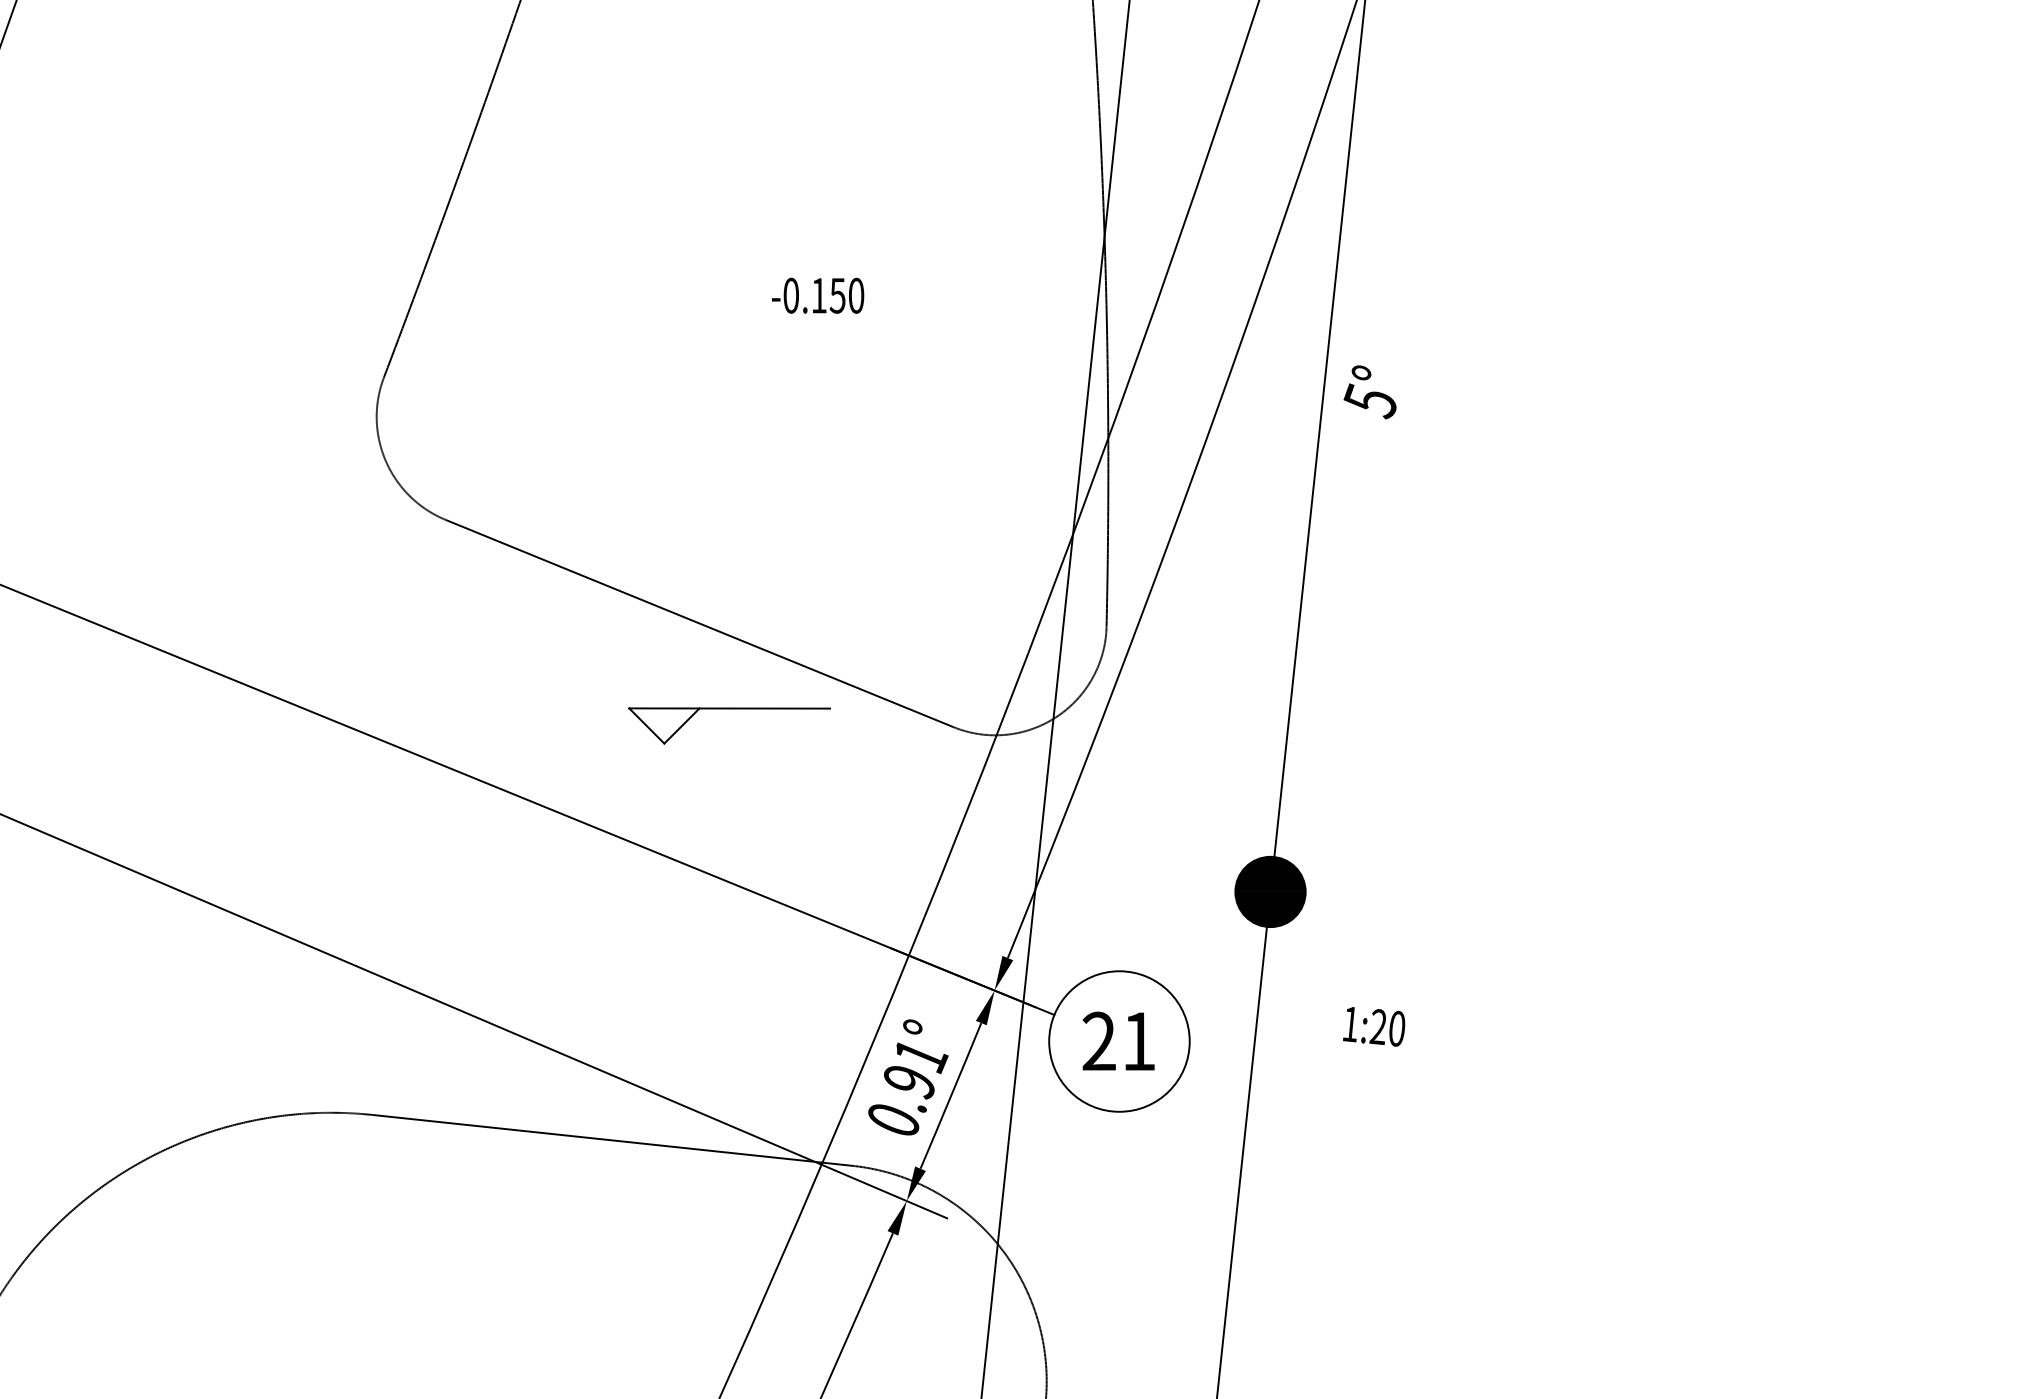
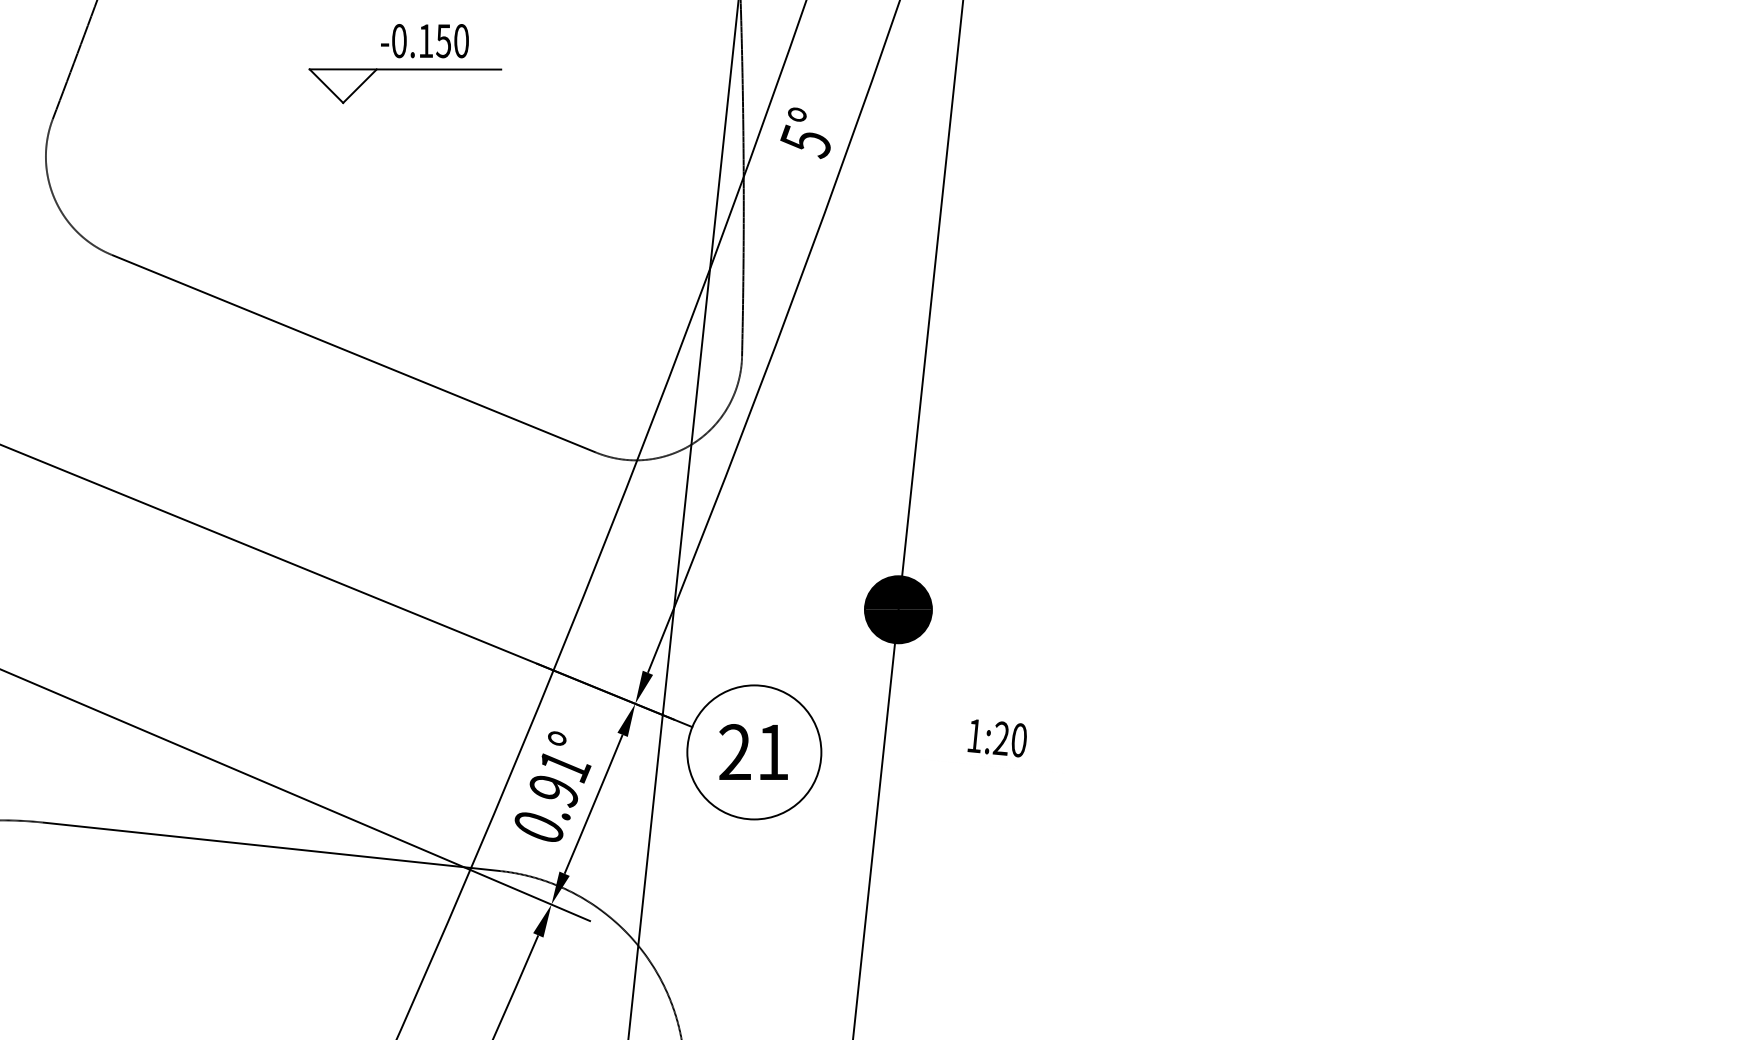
text: (818, 295) -> (425, 40), moved
text: (1369, 392) -> (804, 133), moved
part: (729, 709) -> (405, 70), moved

